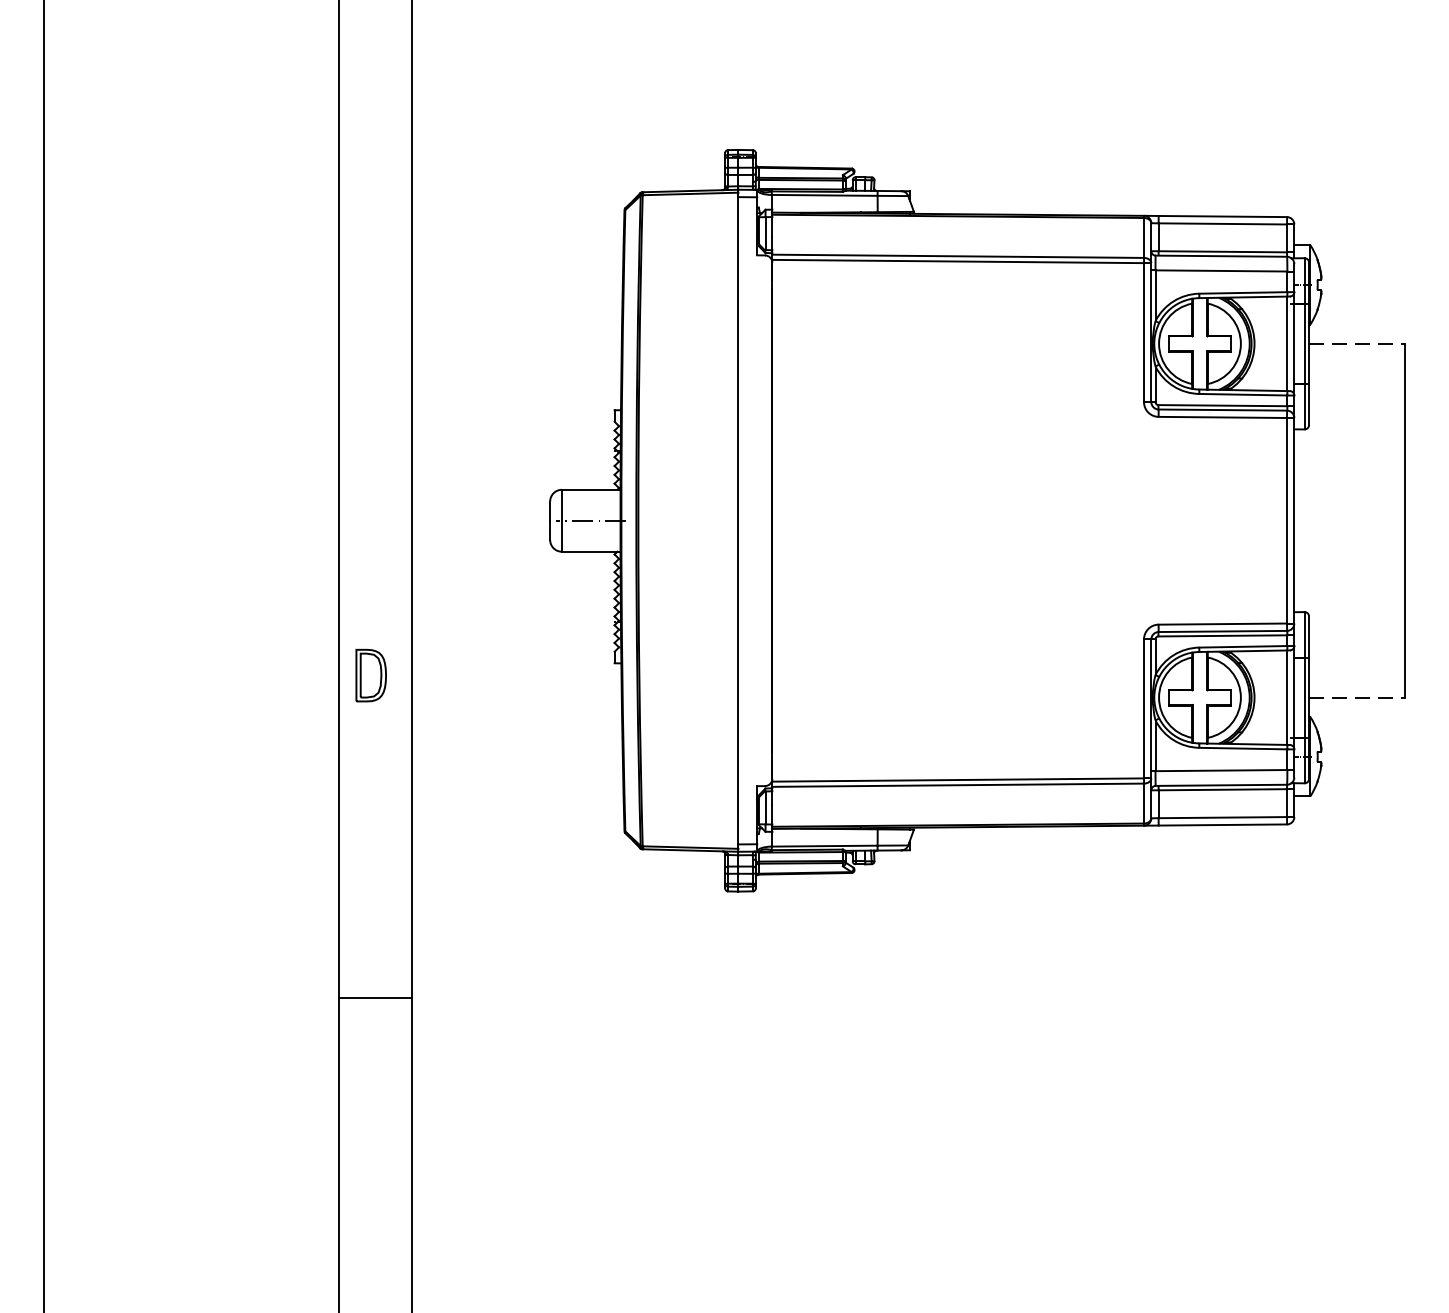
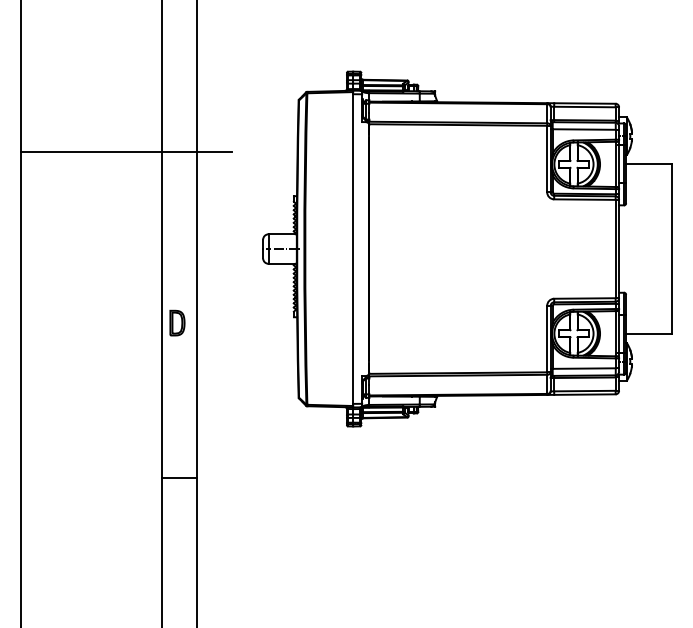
line: (264, 316) -> (126, 151), added
line: (1357, 344) -> (649, 164), dashed -> solid
line: (1357, 697) -> (649, 333), dashed -> solid

